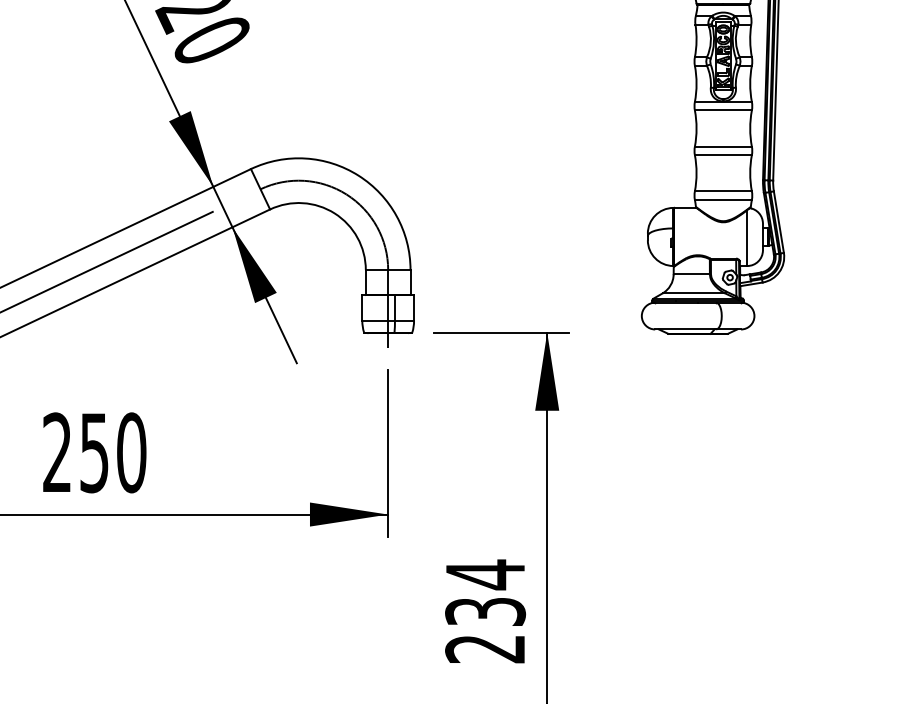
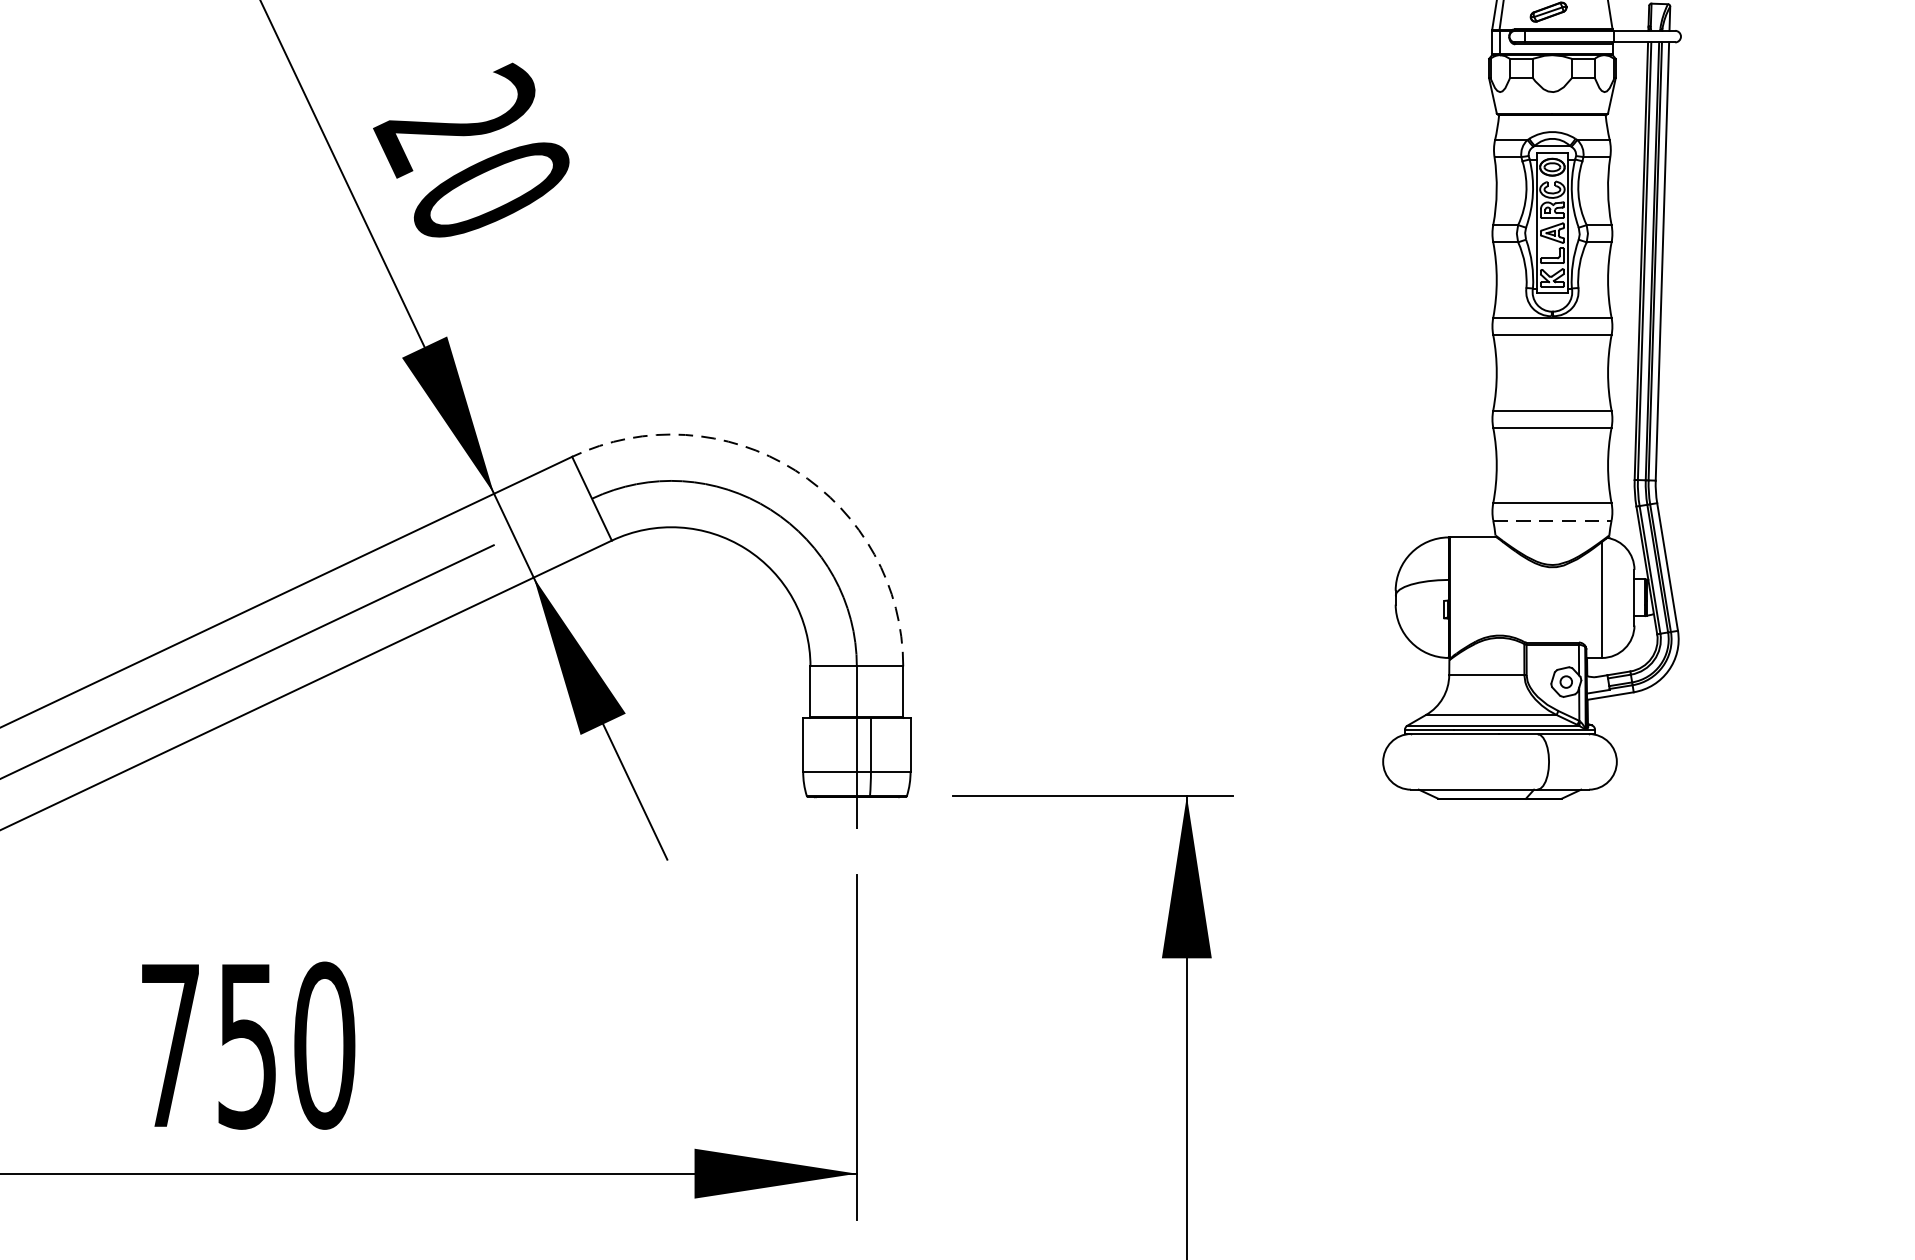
arc: (358, 175) -> (795, 470), solid -> dashed
line: (723, 199) -> (1552, 519), solid -> dashed
text: (57, 451) -> (170, 1042), 250 -> 750

